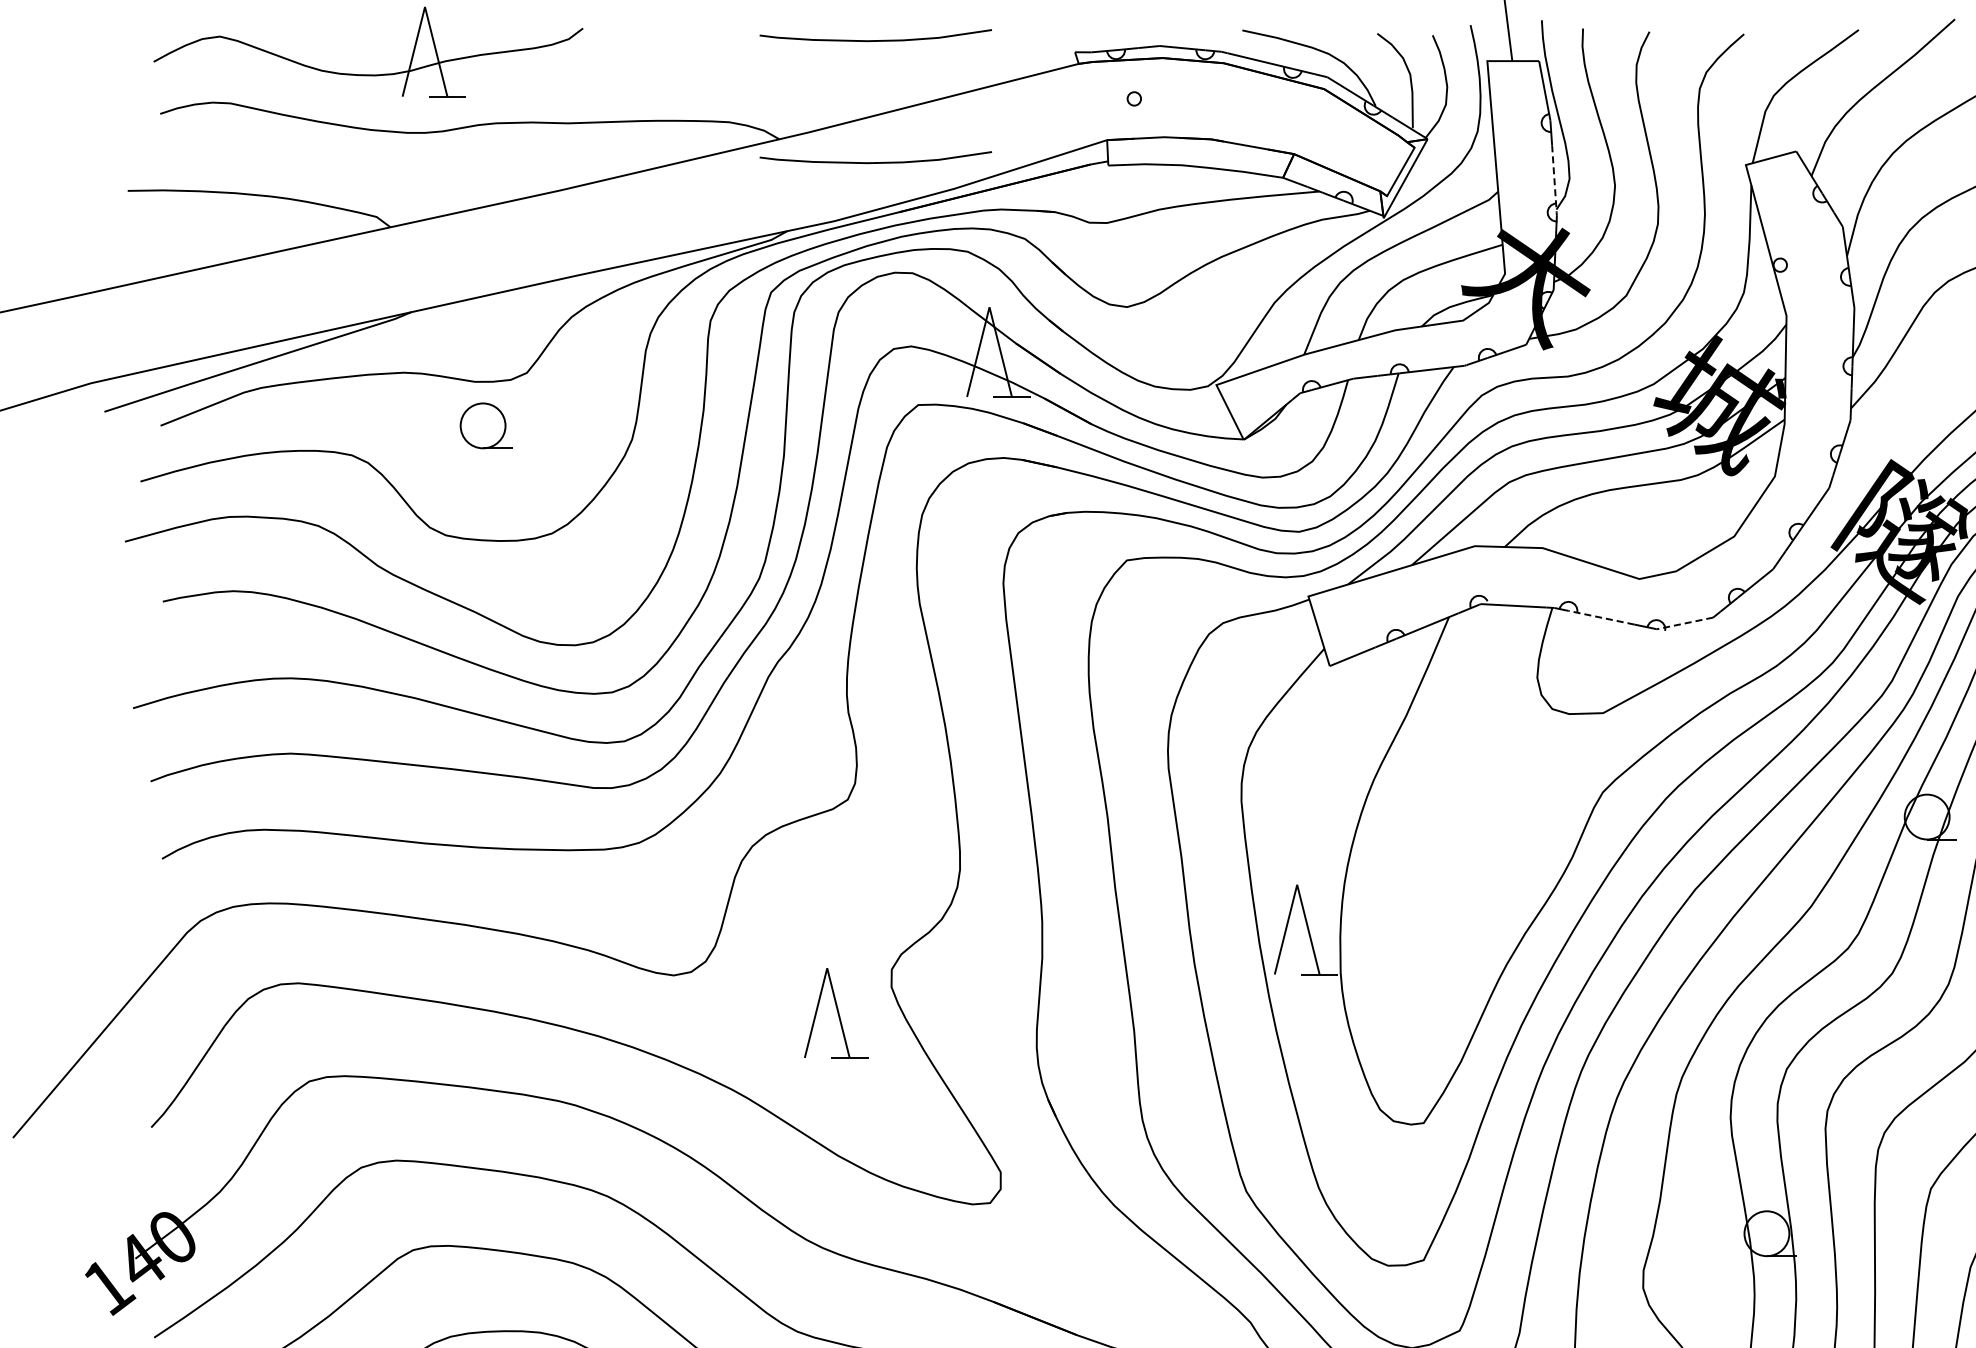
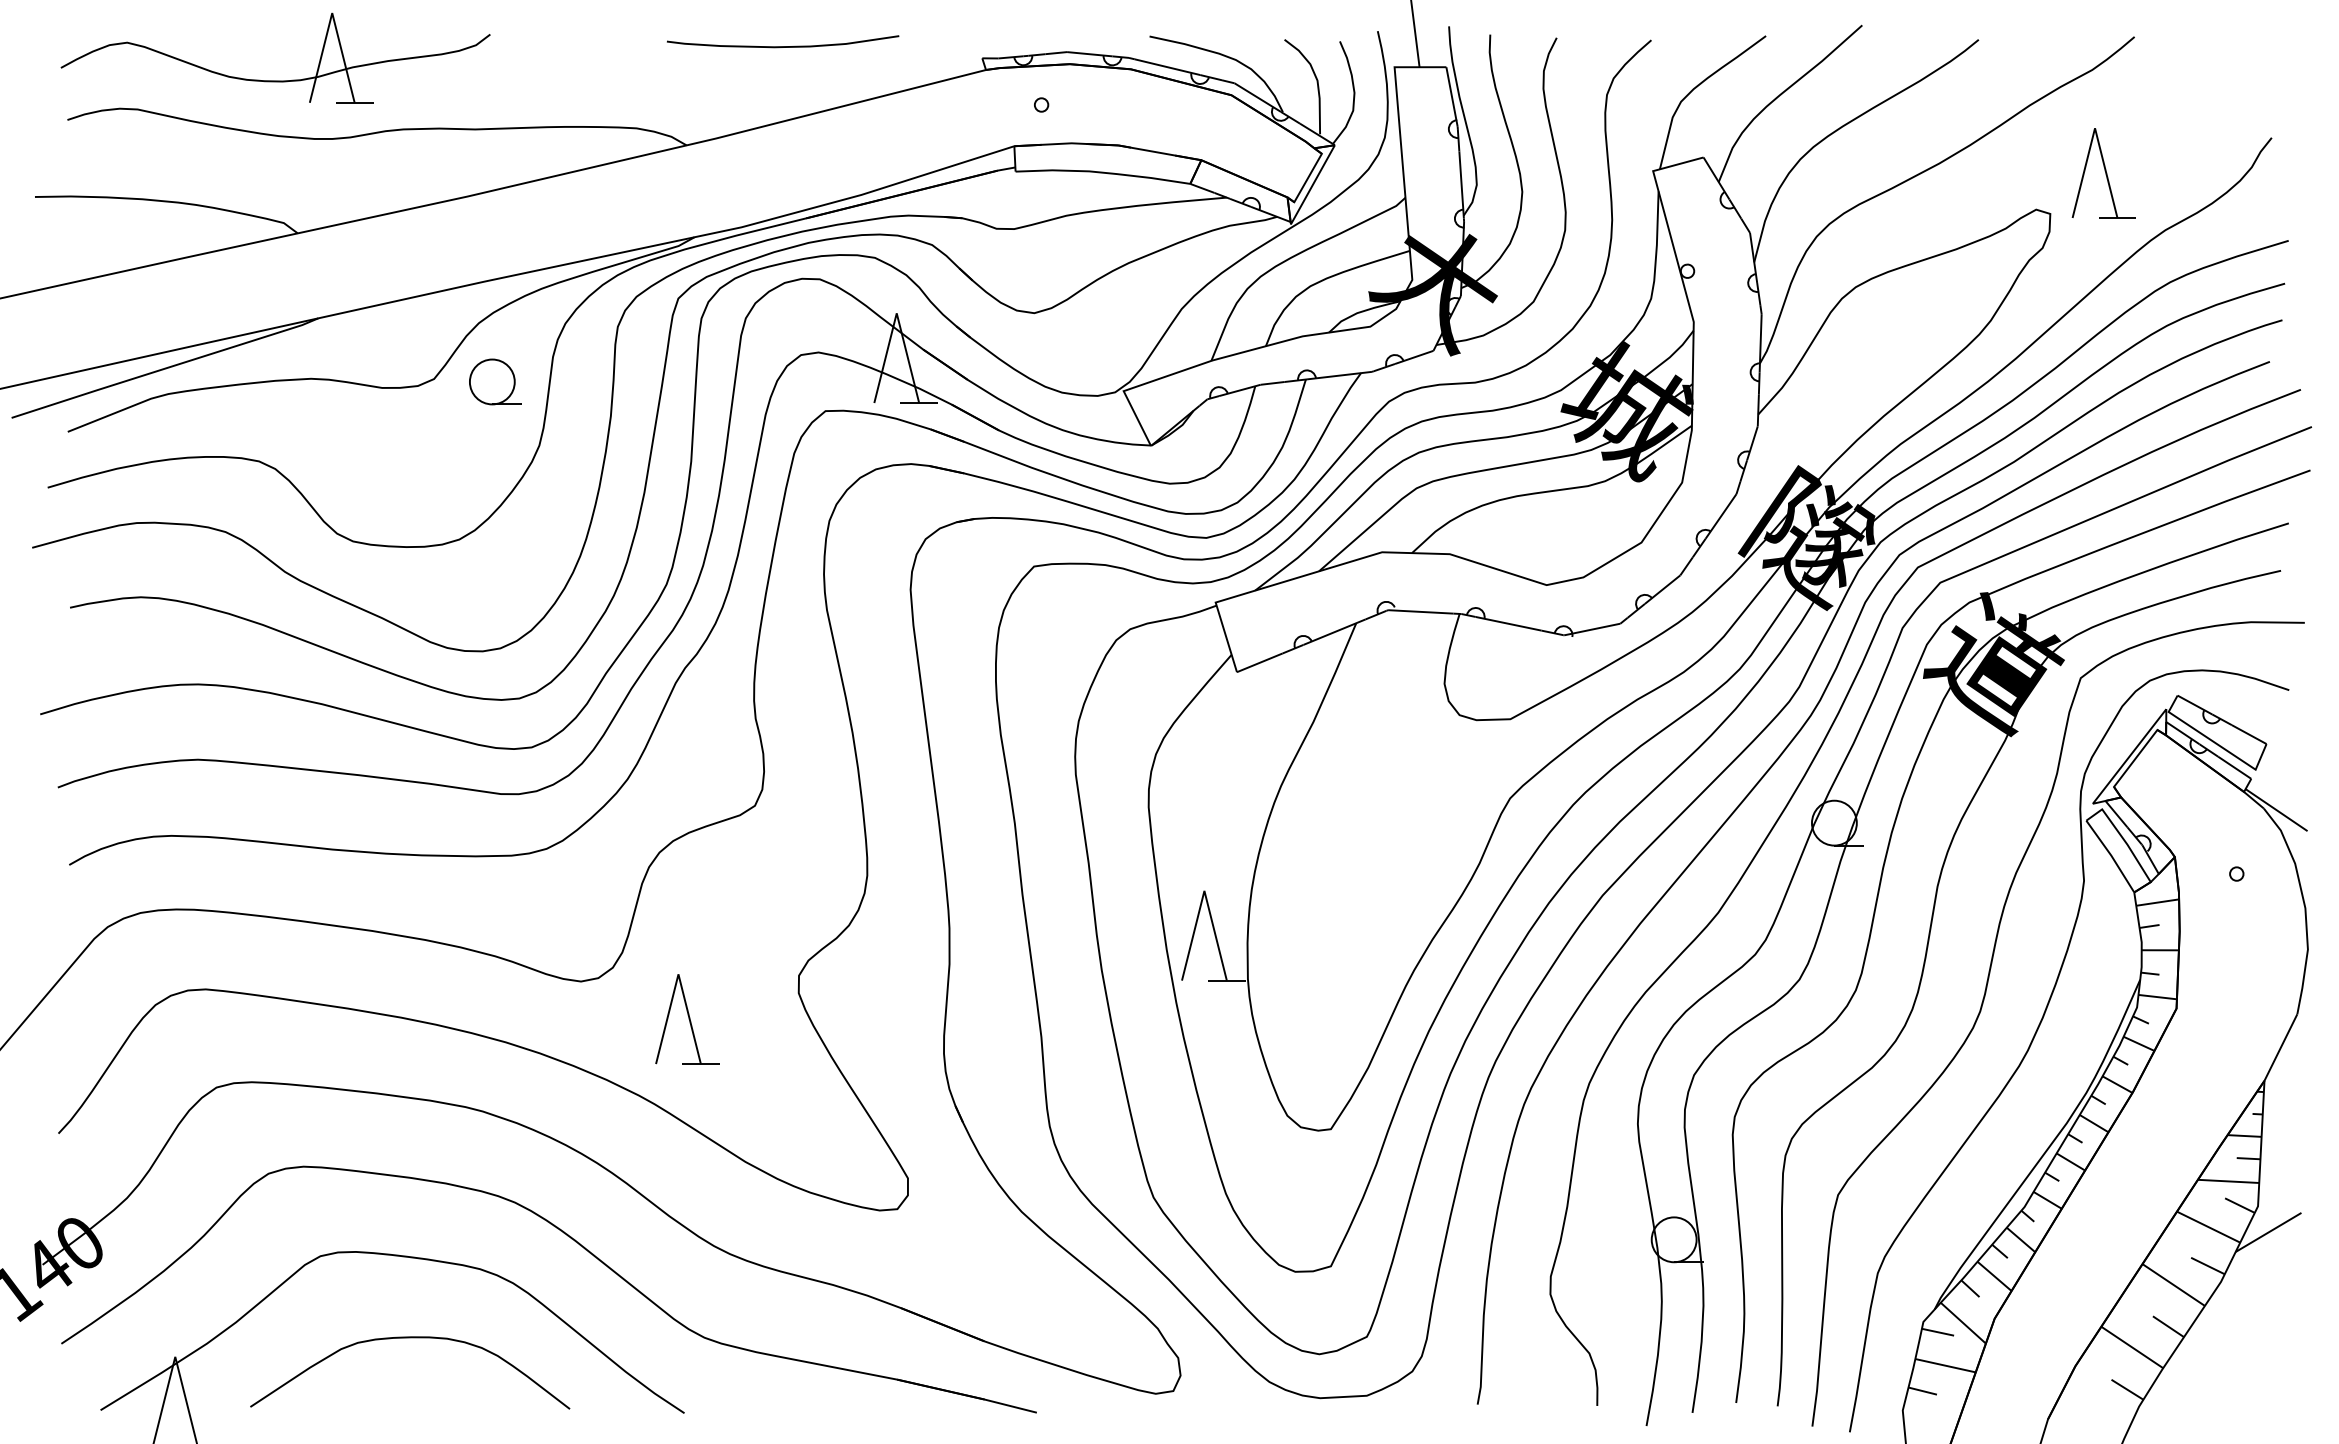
curve: (876, 162) -> (783, 168), removed
line: (1554, 179) -> (1461, 185), dashed -> solid
part: (486, 425) -> (495, 381), moved
line: (1601, 617) -> (1508, 623), dashed -> solid
line: (1685, 623) -> (1592, 629), dashed -> solid
part: (836, 1013) -> (687, 1019), moved

